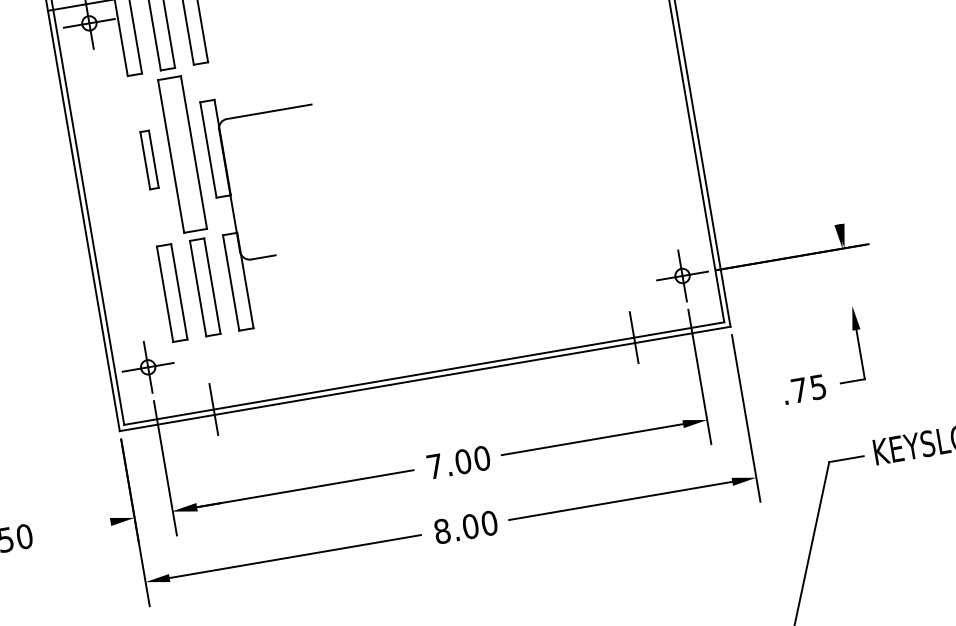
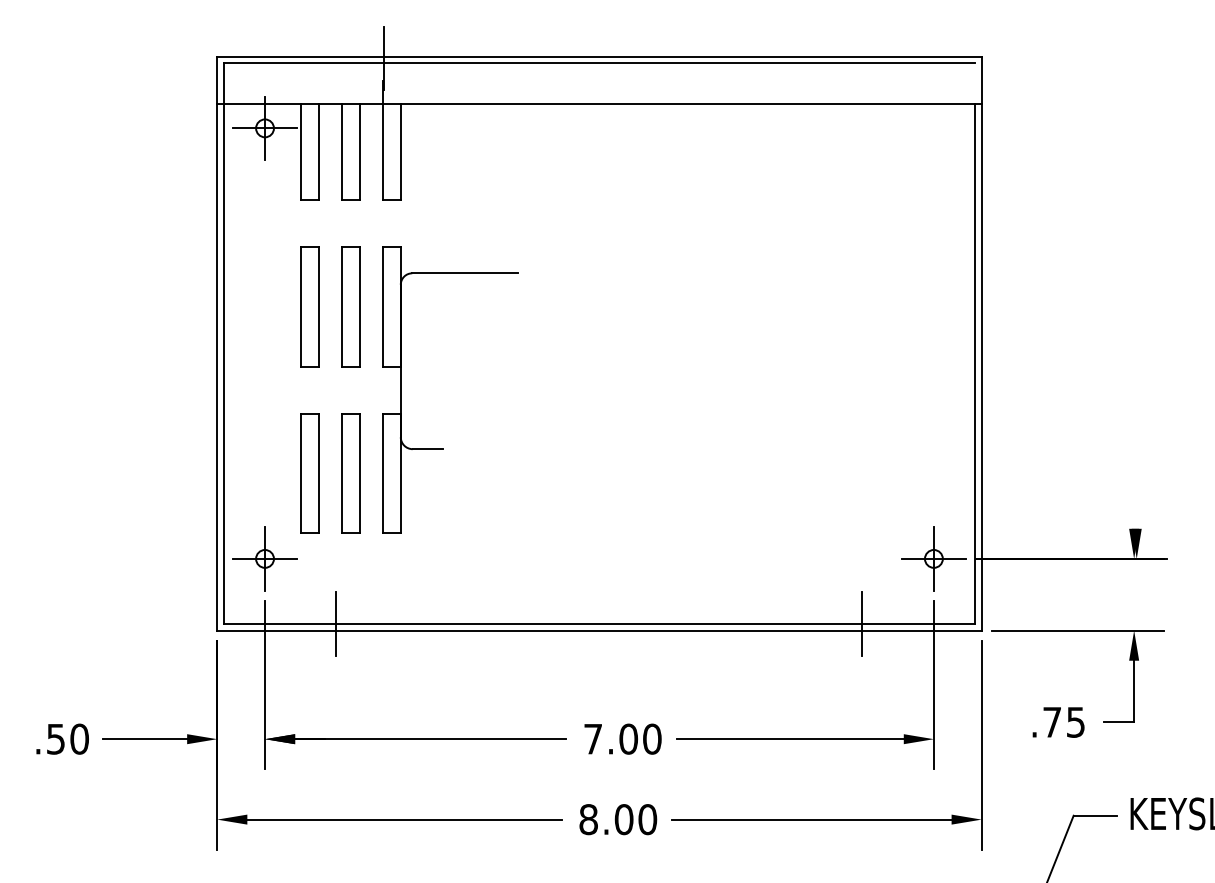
part: (182, 154) -> (350, 306), size x0.62
part: (149, 159) -> (309, 306), size x1.67
line: (807, 313) -> (1077, 630), added
line: (76, 528) -> (144, 739), added

